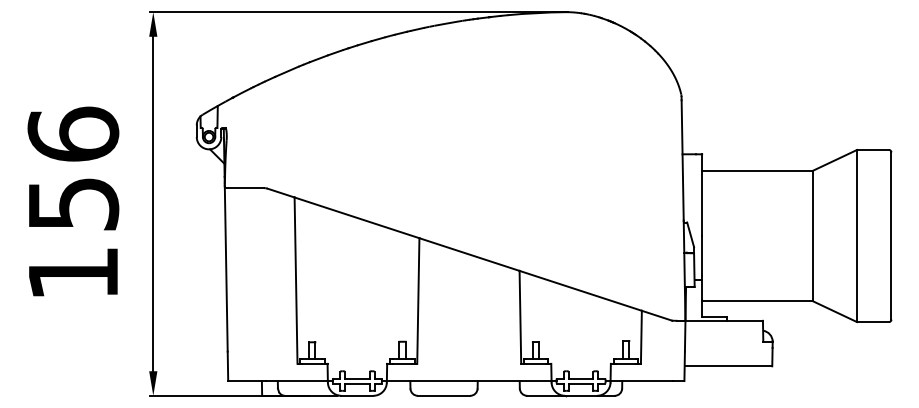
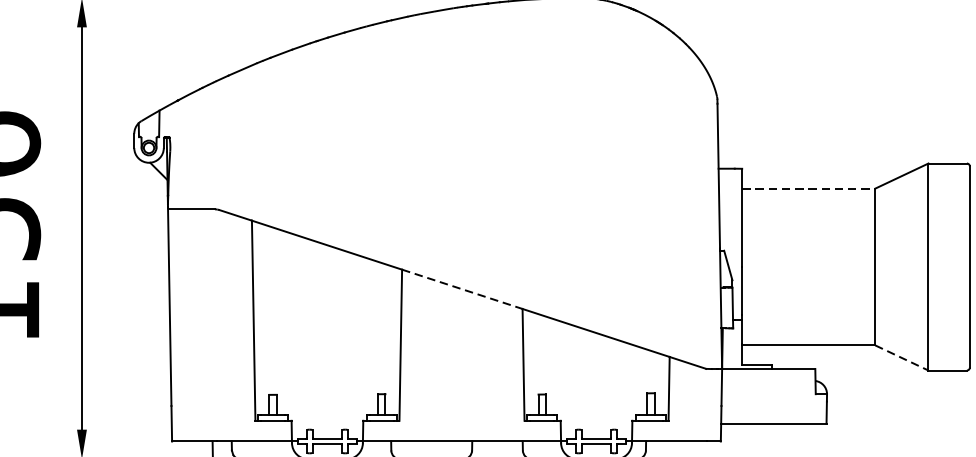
line: (757, 170) -> (808, 188), solid -> dashed
line: (469, 254) -> (462, 289), solid -> dashed
line: (835, 311) -> (902, 357), solid -> dashed

